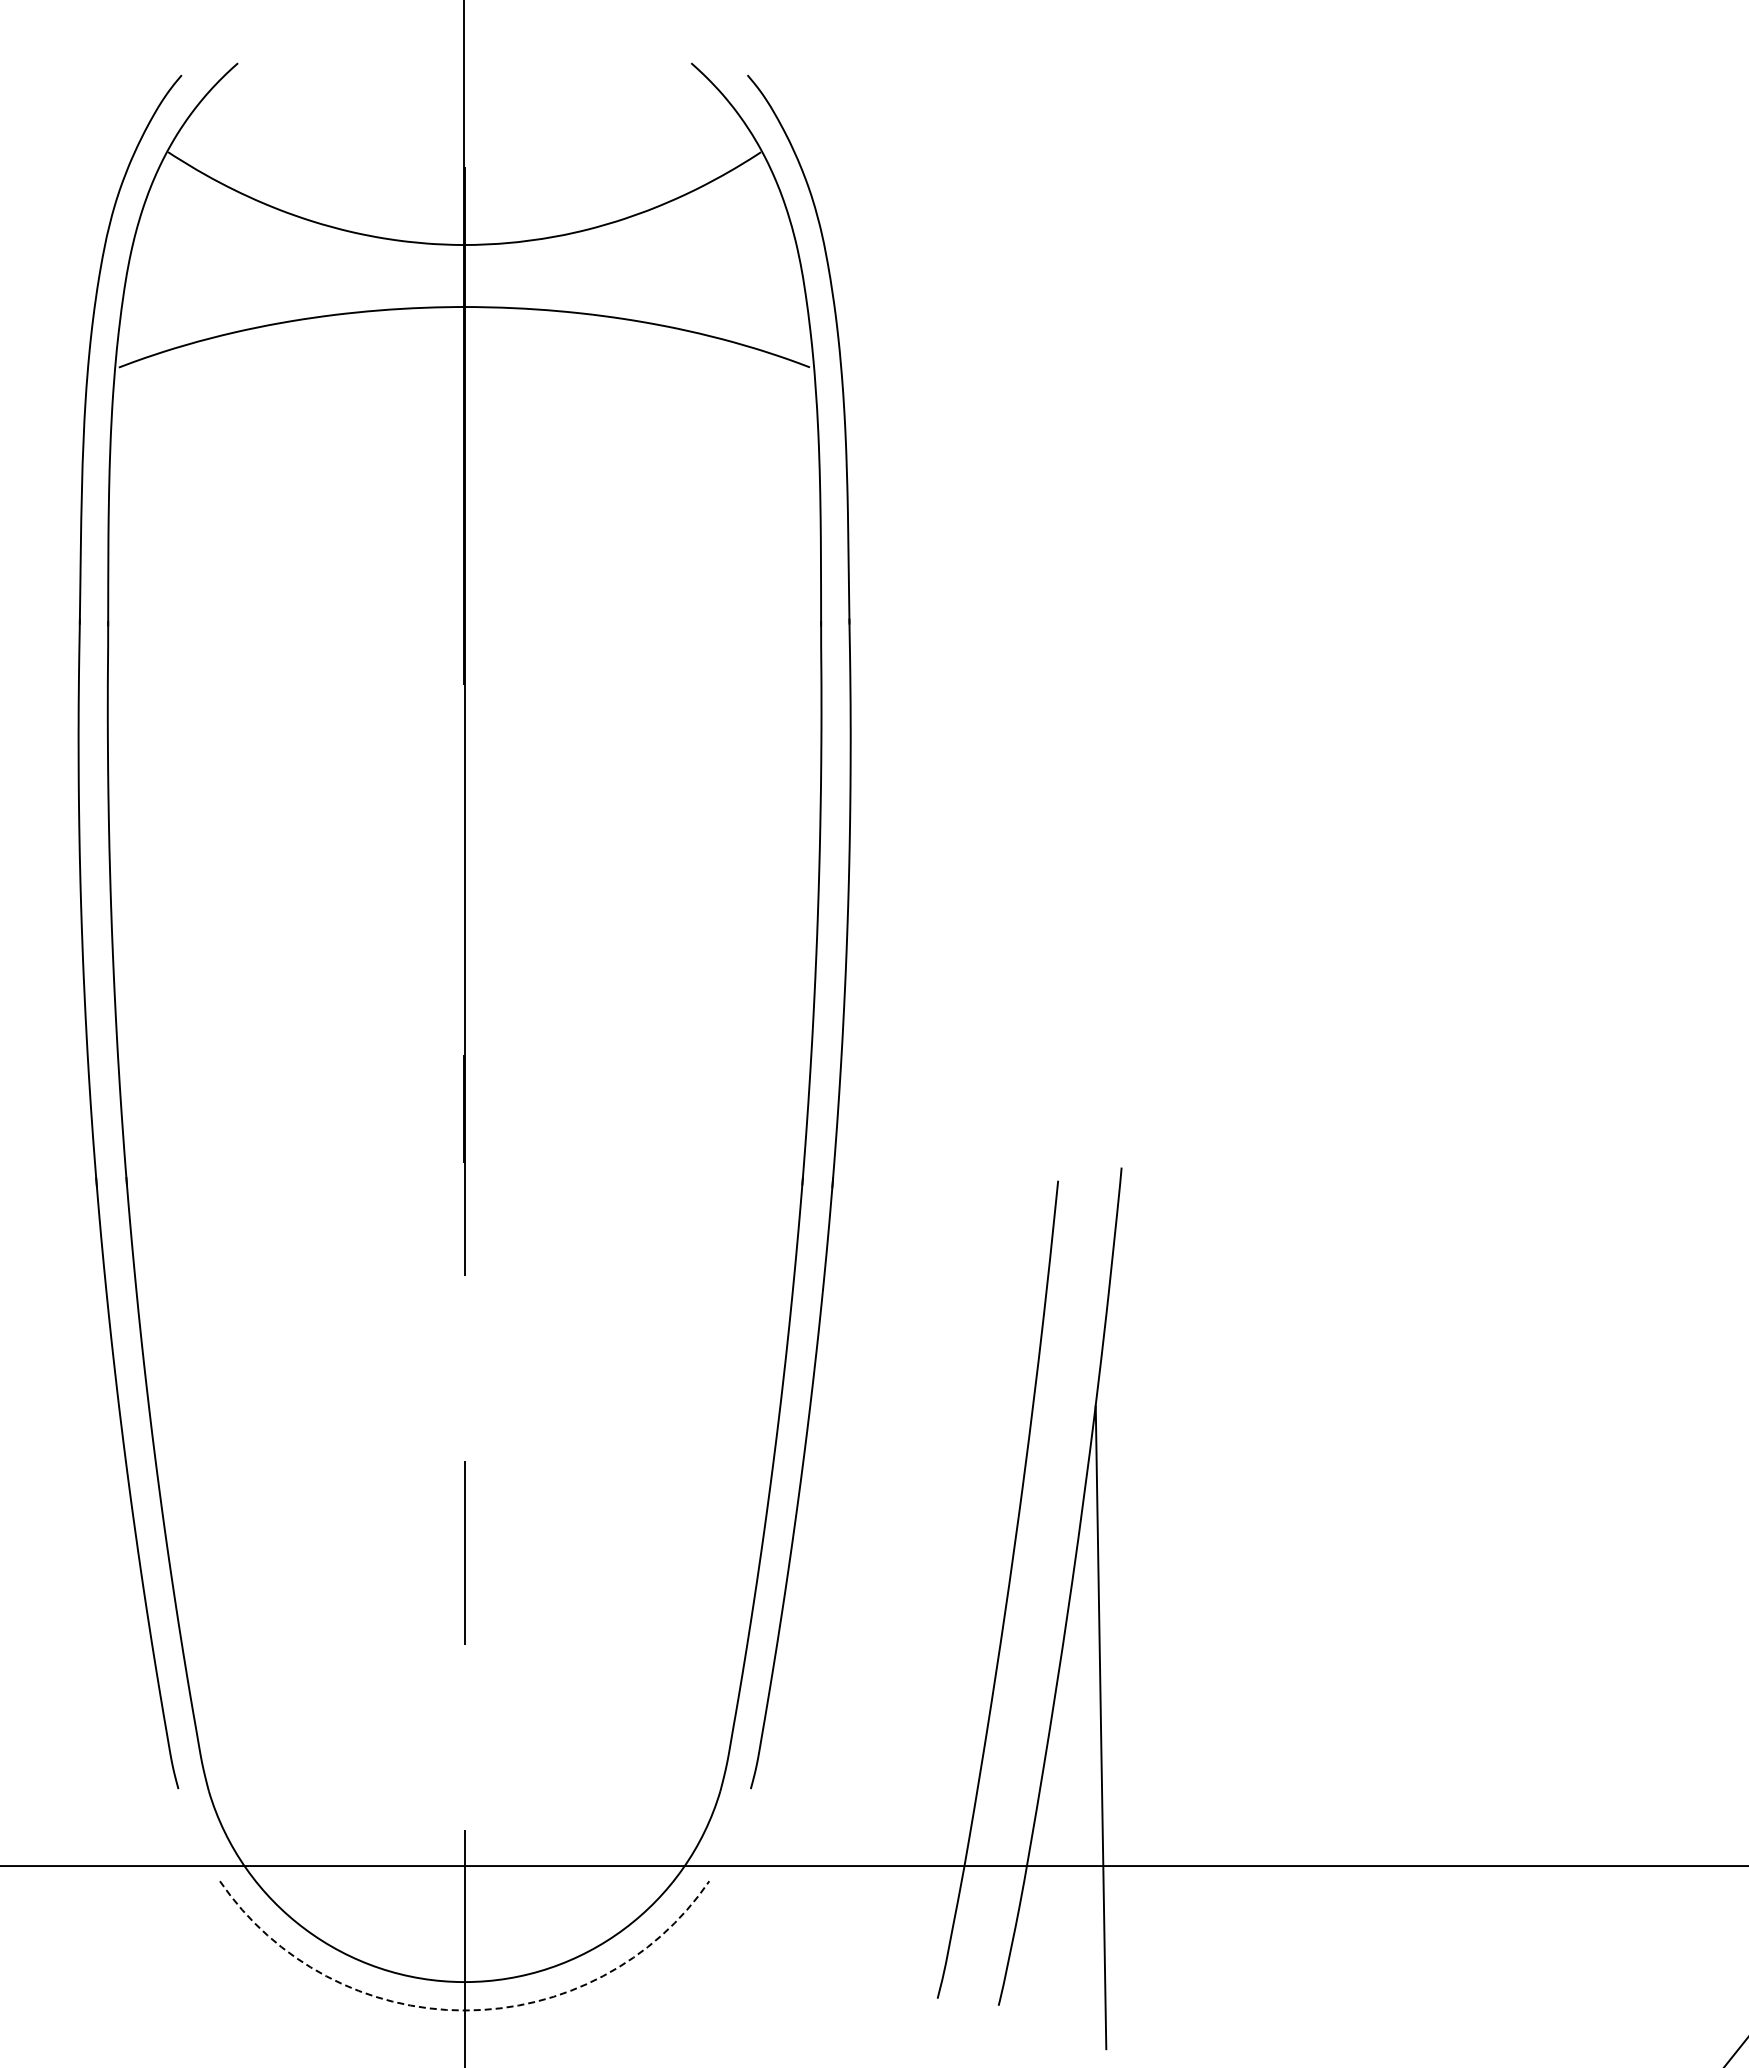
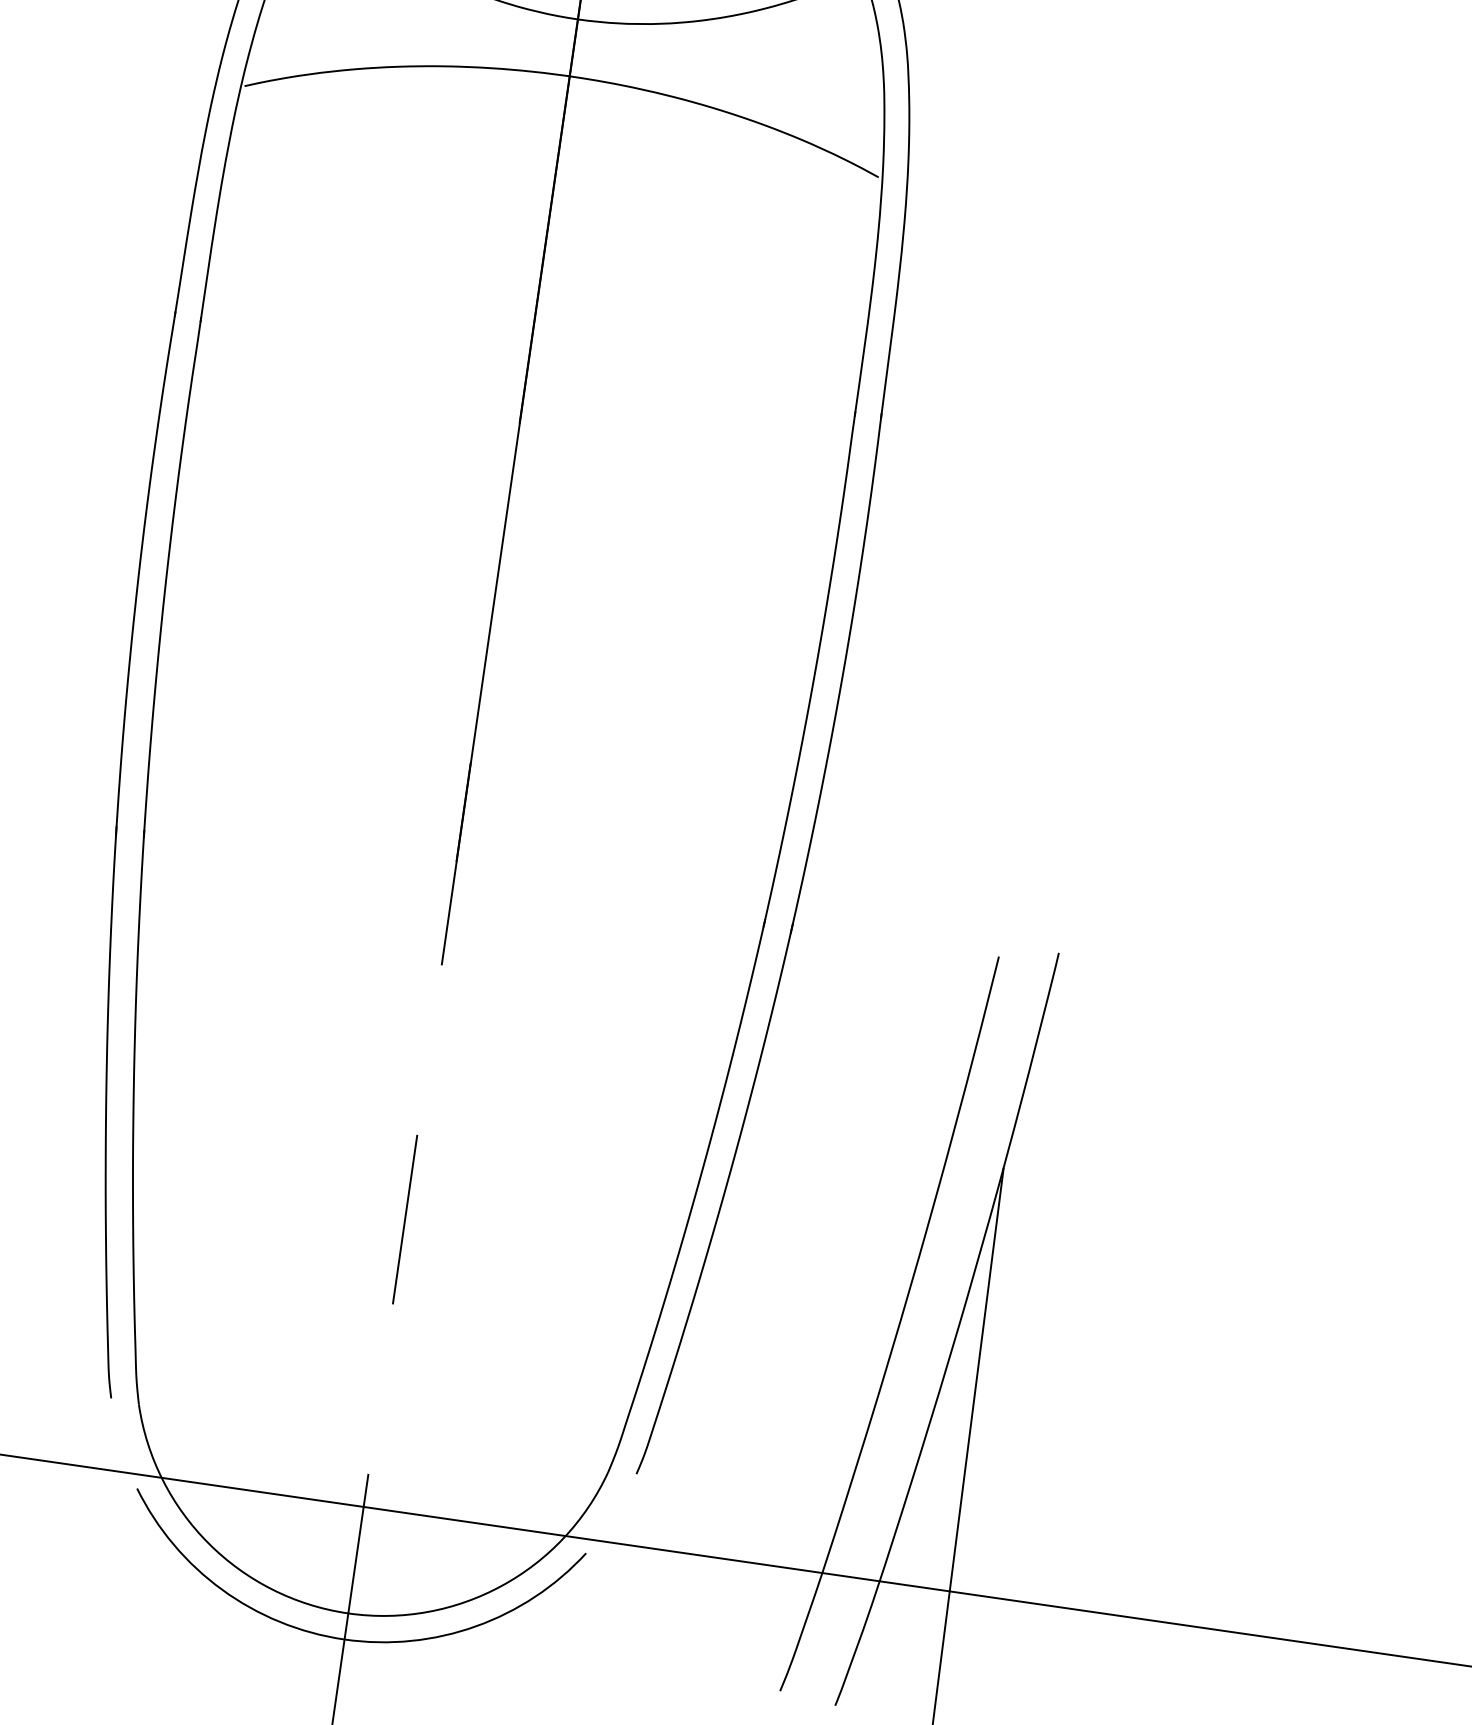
arc: (464, 2010) -> (344, 1639), dashed -> solid

